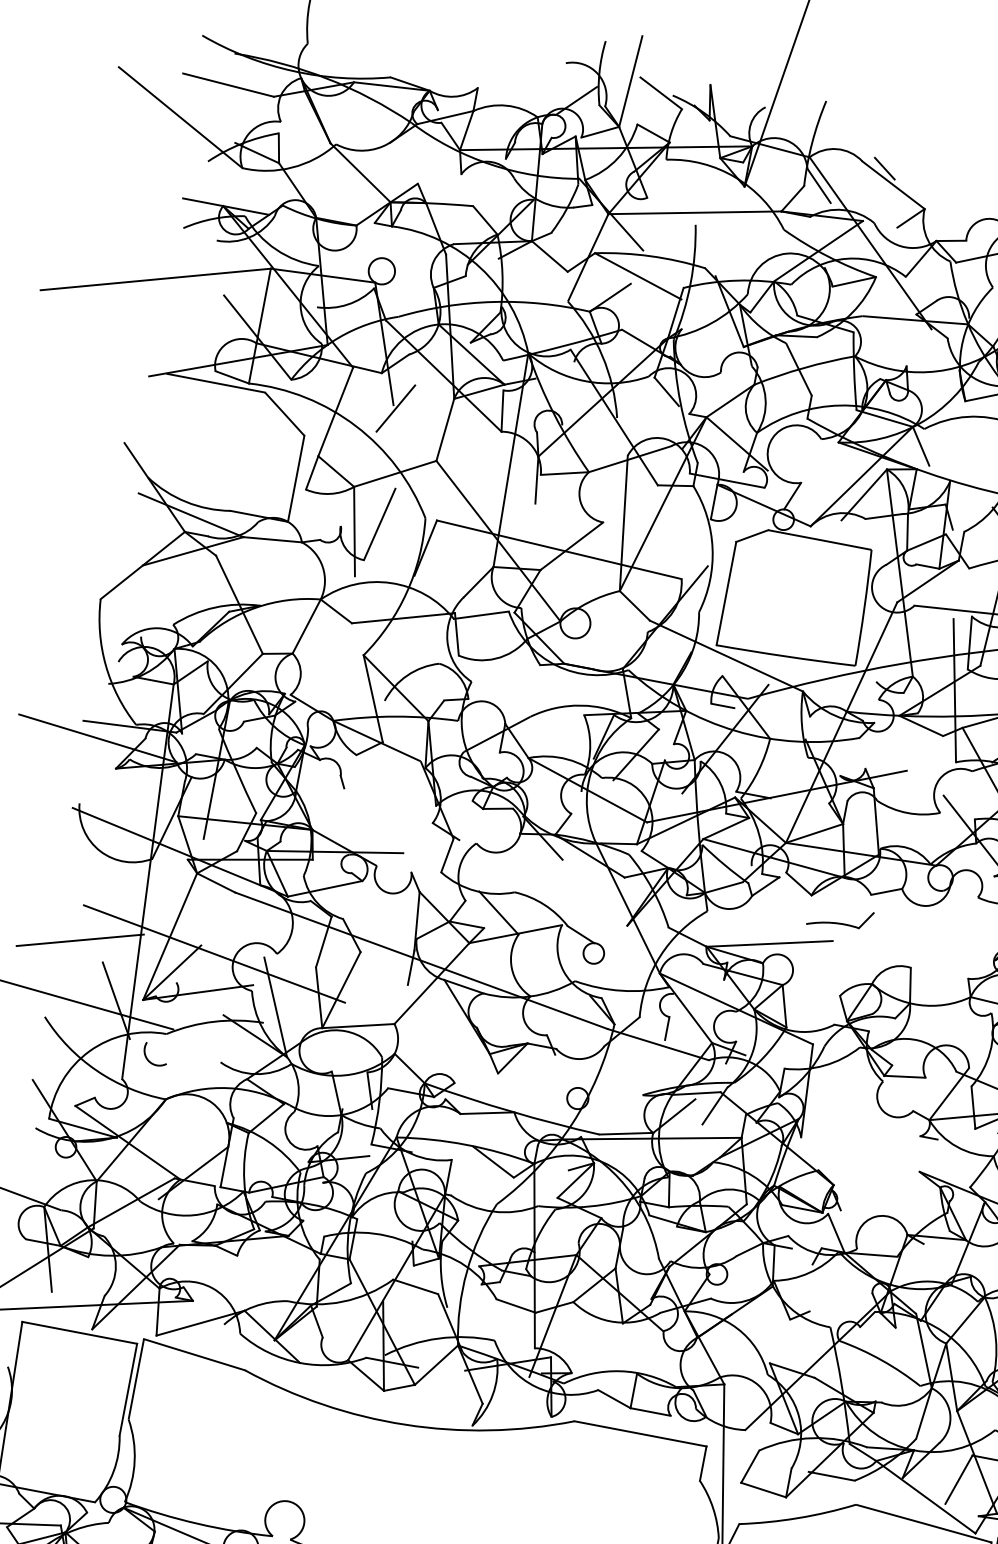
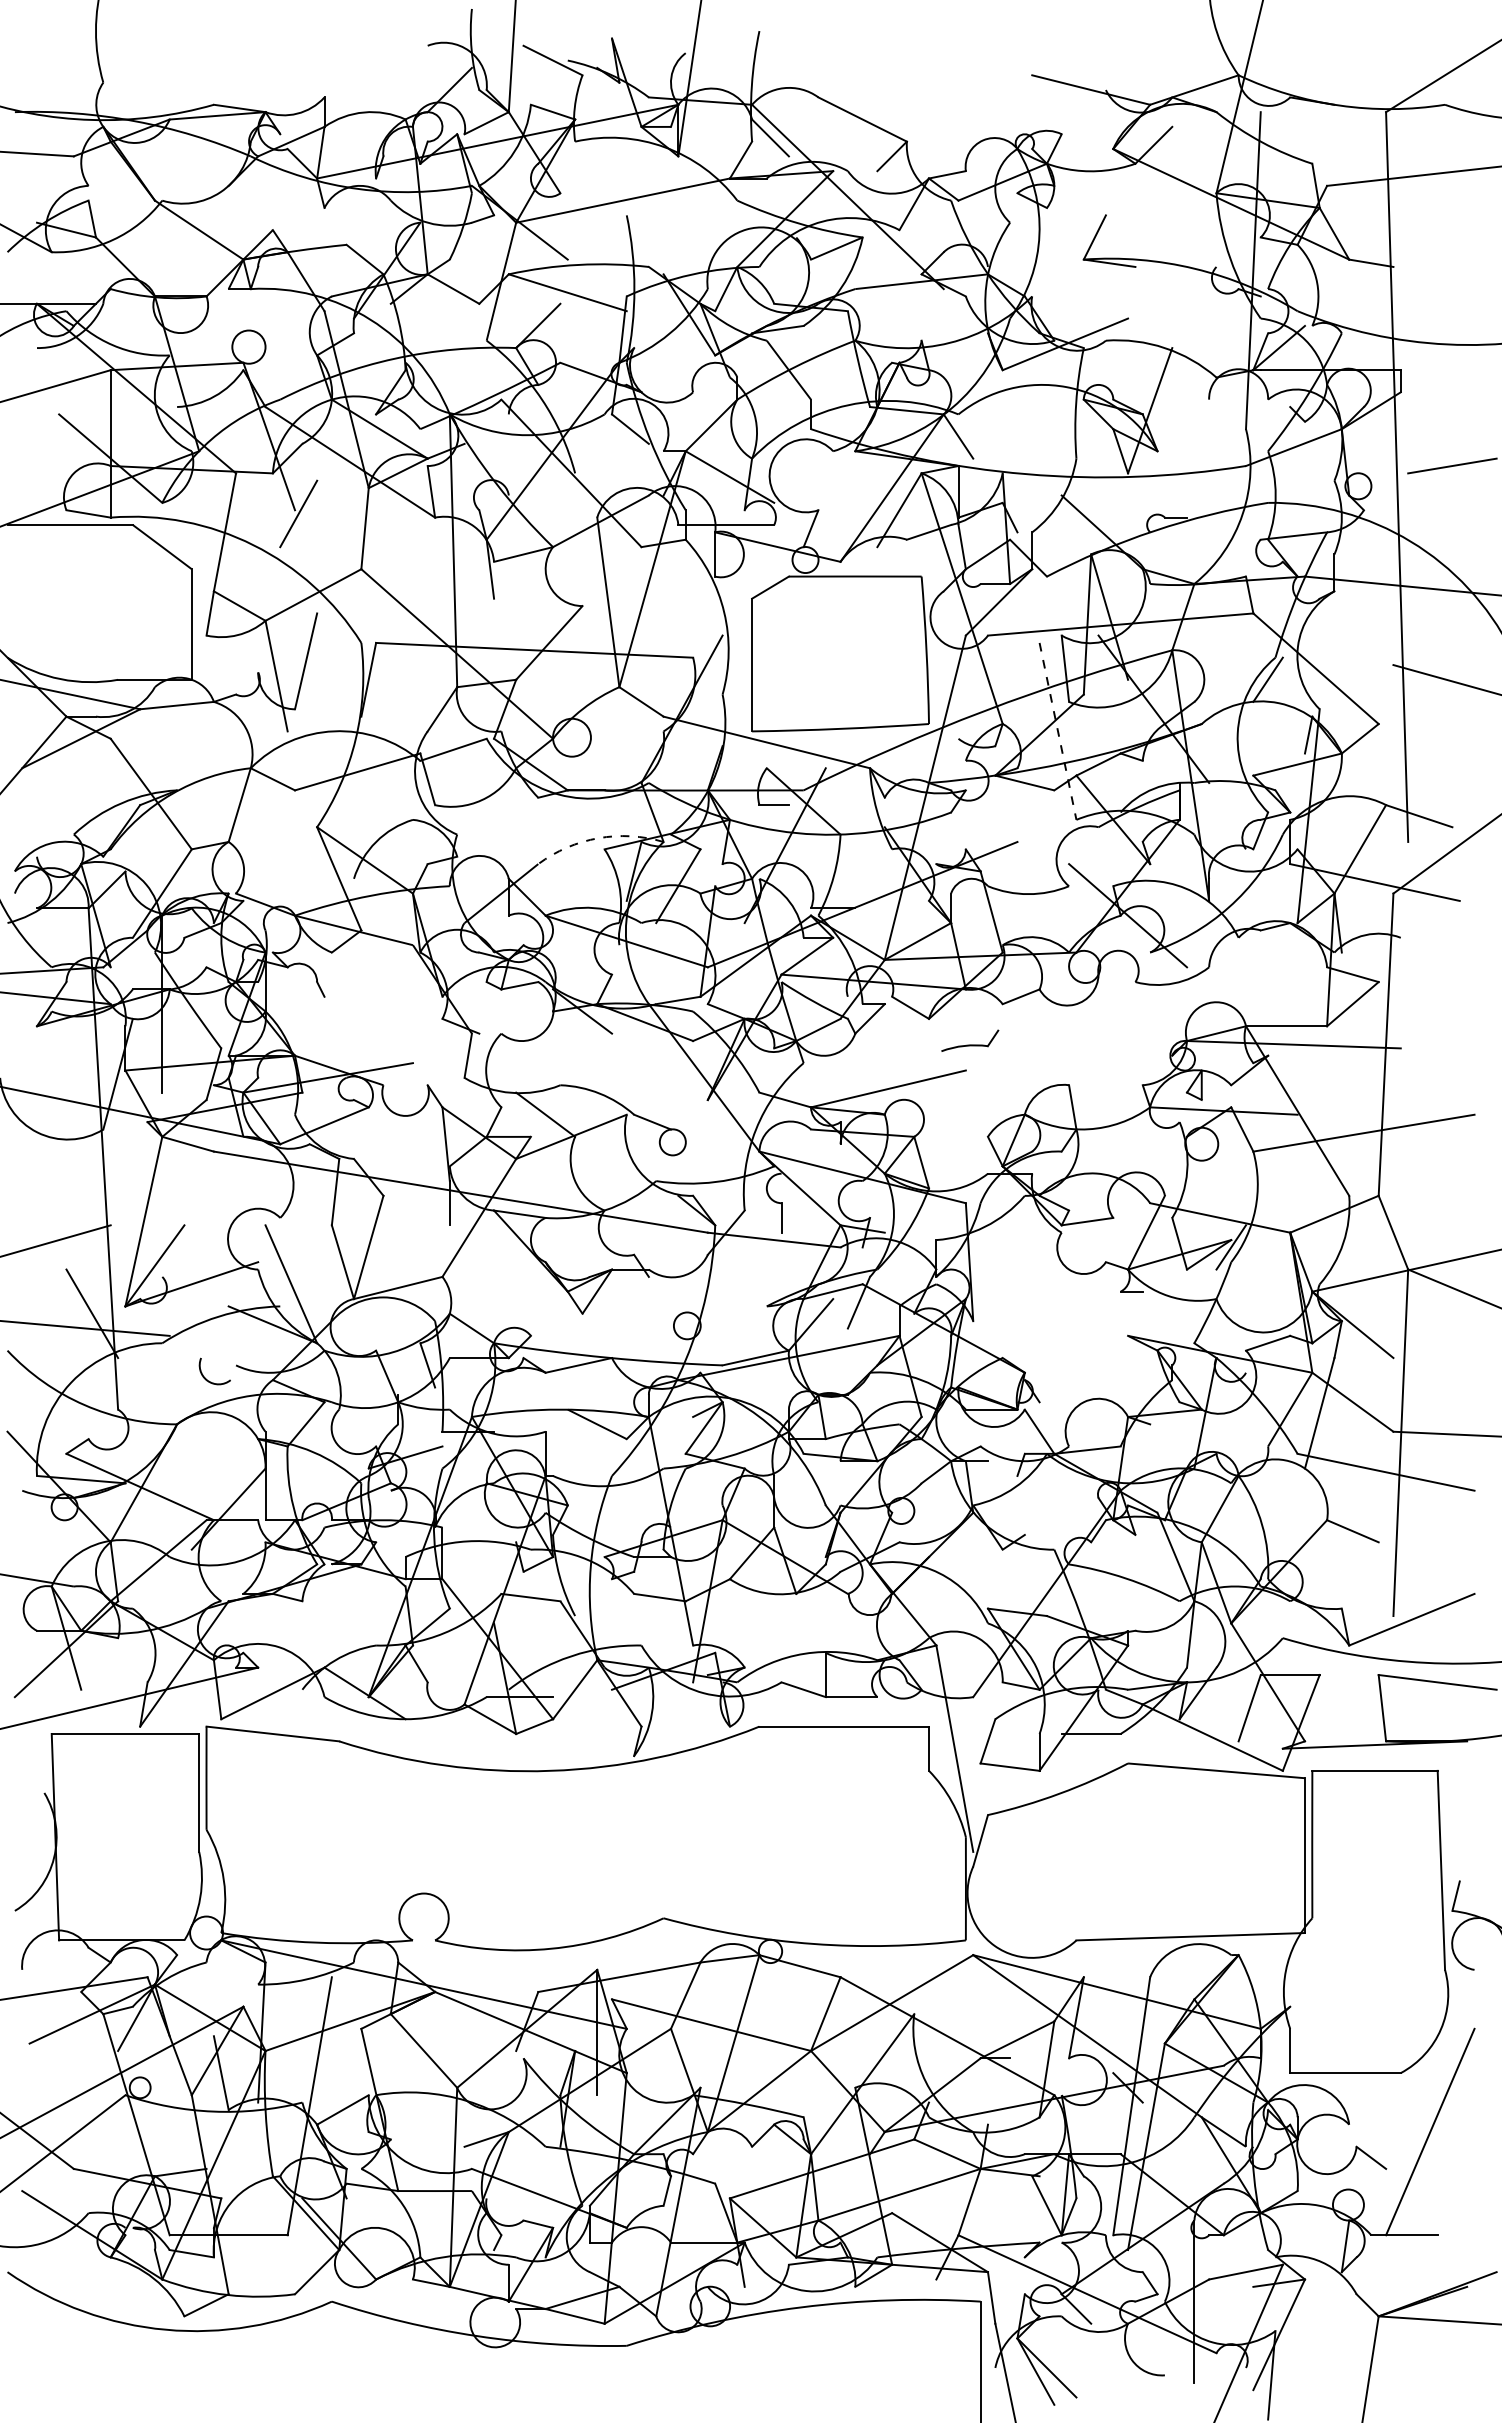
line: (884, 168) -> (847, 101), removed
line: (955, 690) -> (1058, 731), solid -> dashed
arc: (581, 705) -> (598, 838), solid -> dashed
part: (840, 918) -> (970, 1040), size x0.7
line: (214, 953) -> (202, 1232), removed
arc: (150, 1061) -> (209, 1380), moved

